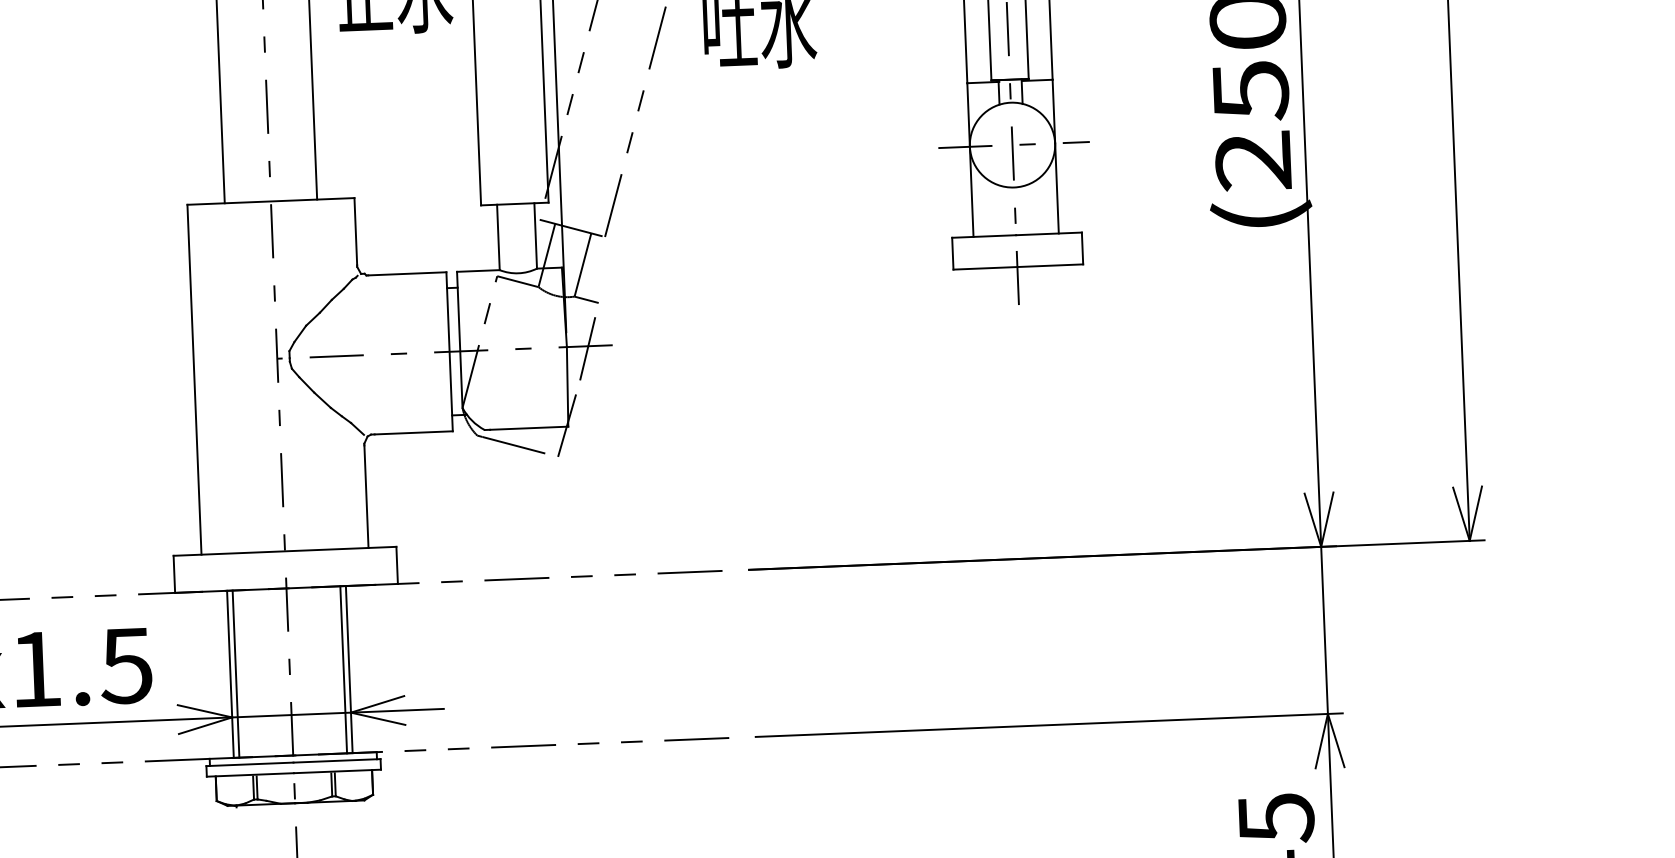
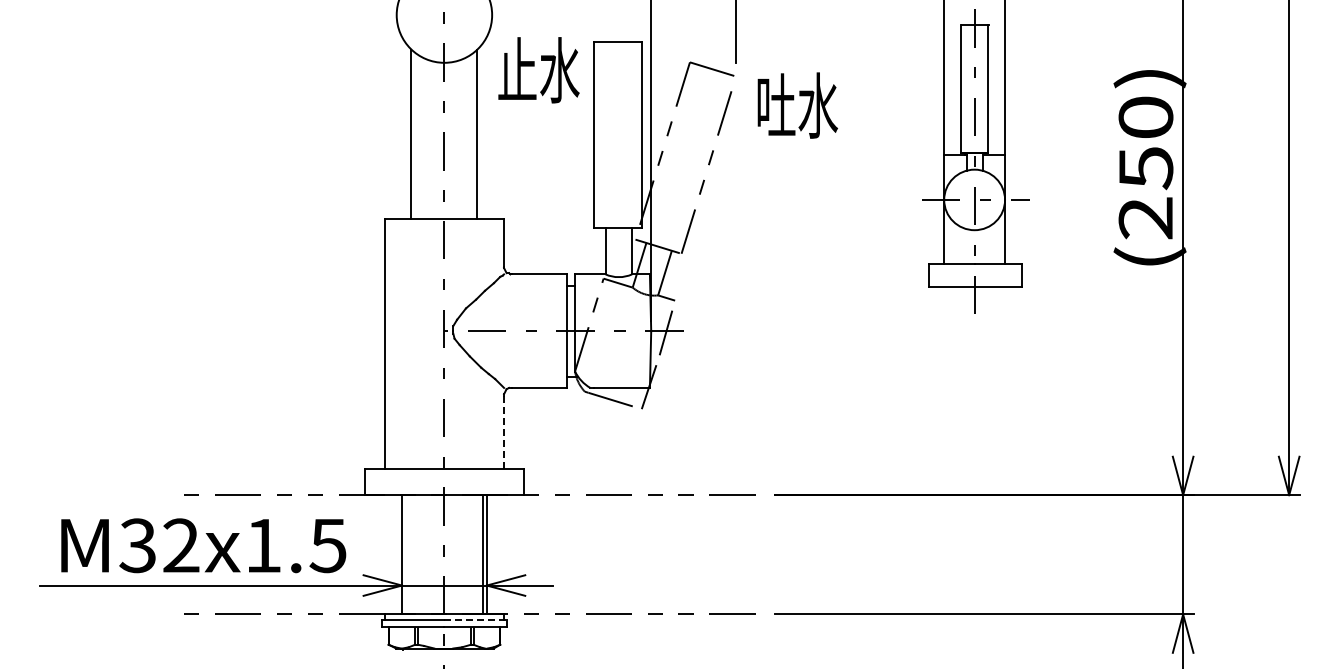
line: (367, 497) -> (504, 432), solid -> dashed
line: (236, 673) -> (406, 554), removed
line: (338, 760) -> (476, 619), solid -> dashed

